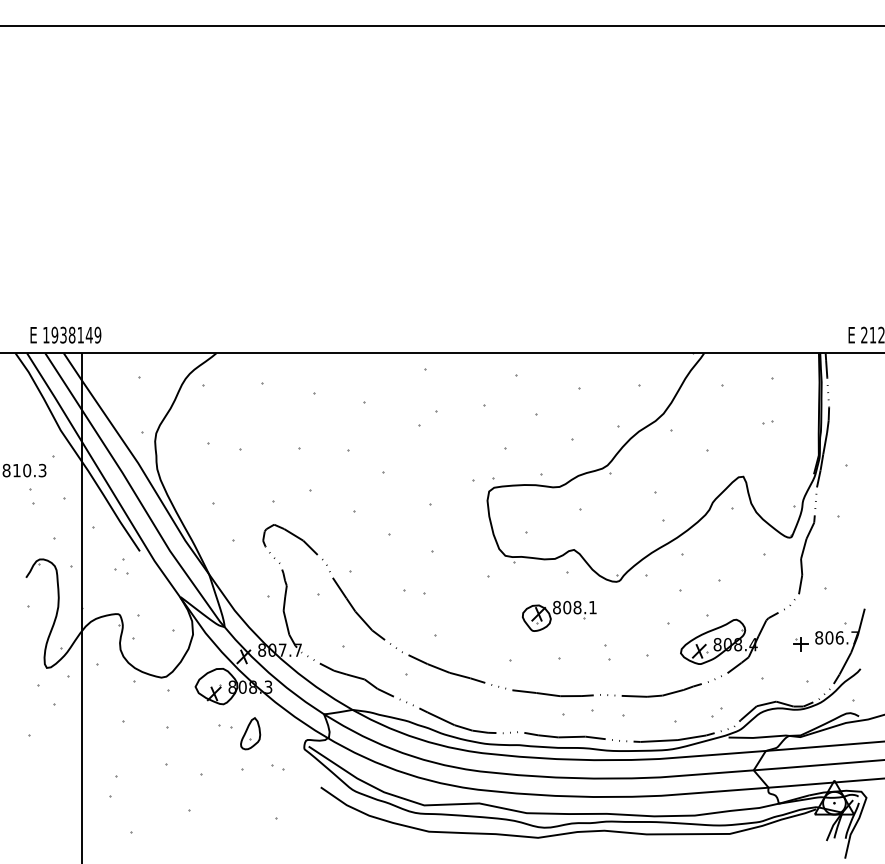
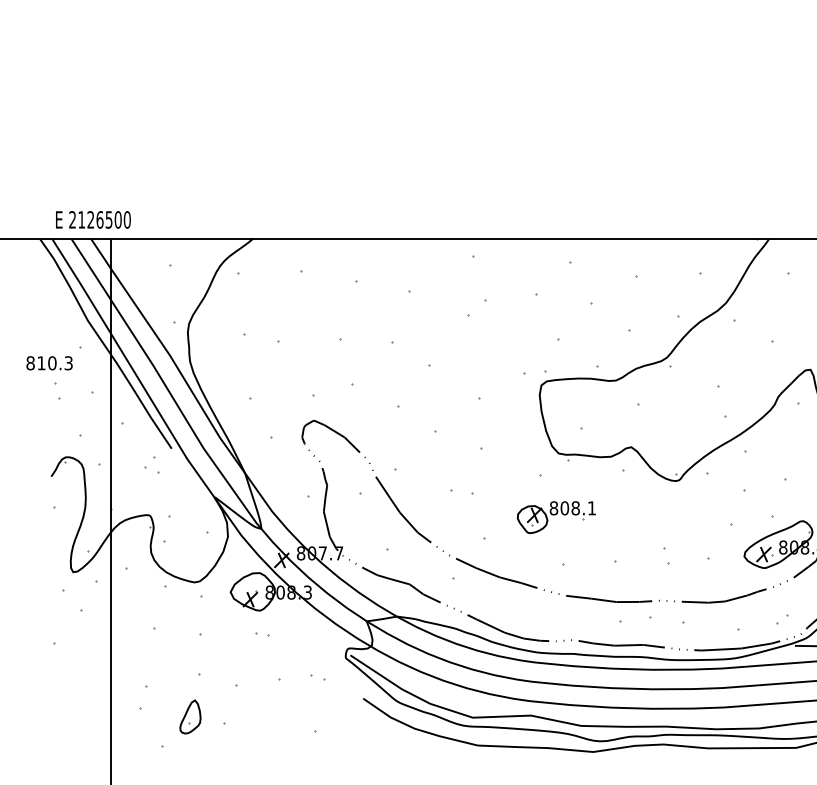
text: (72, 334) -> (100, 219), 1938149 -> 2126500
part: (559, 615) -> (556, 516), moved
part: (250, 733) -> (190, 716), moved

